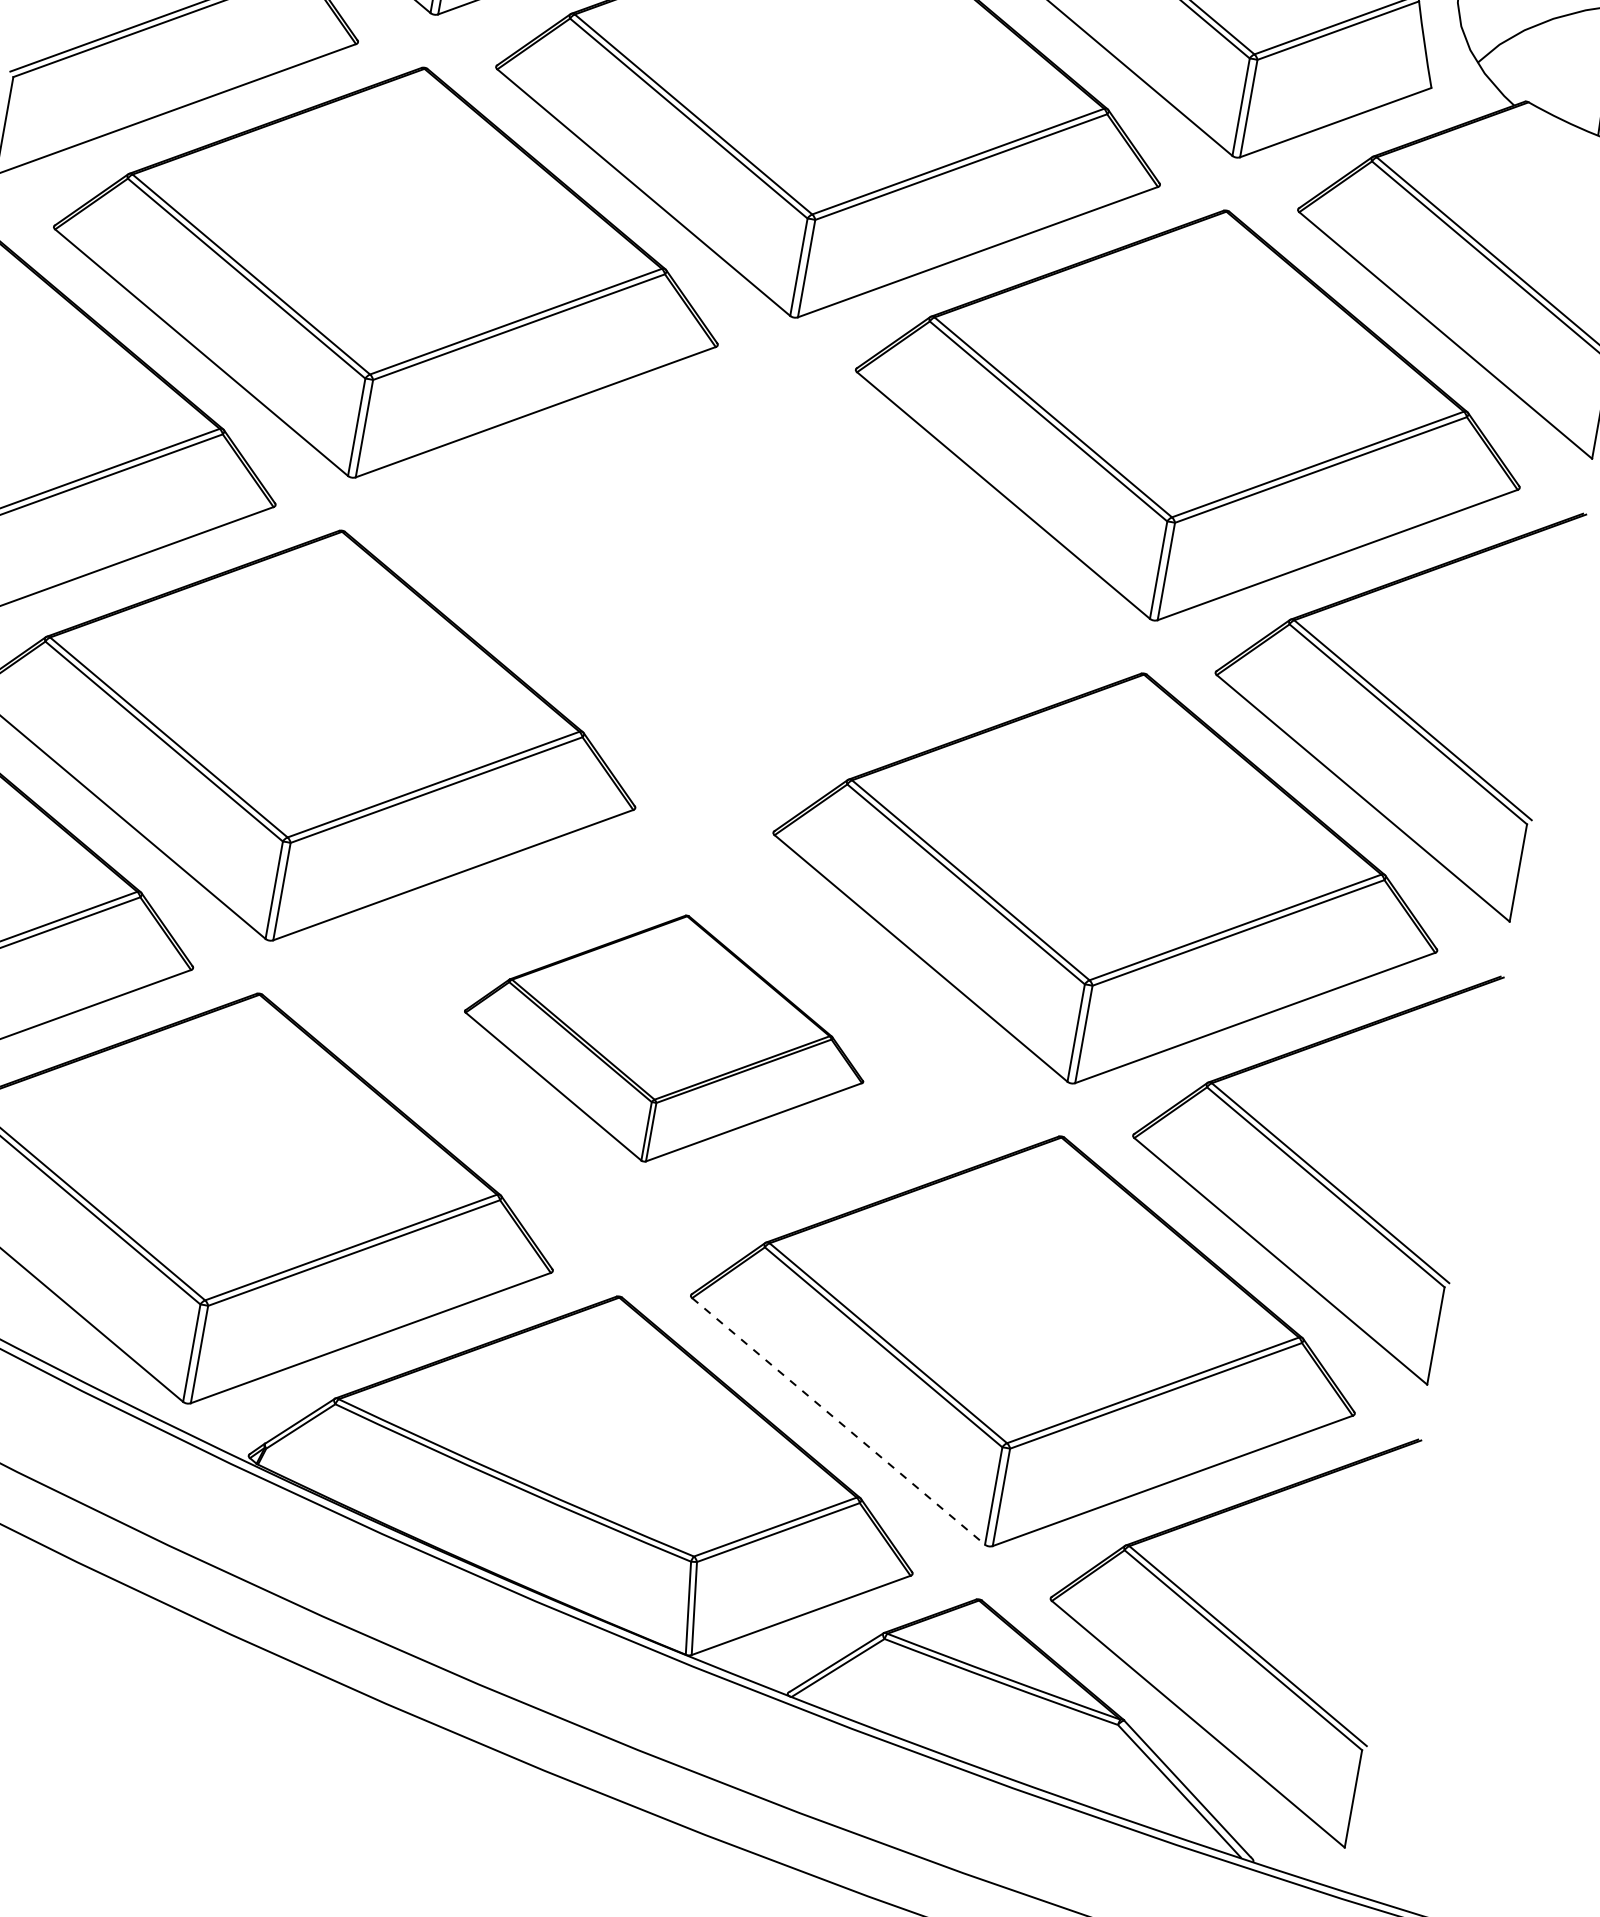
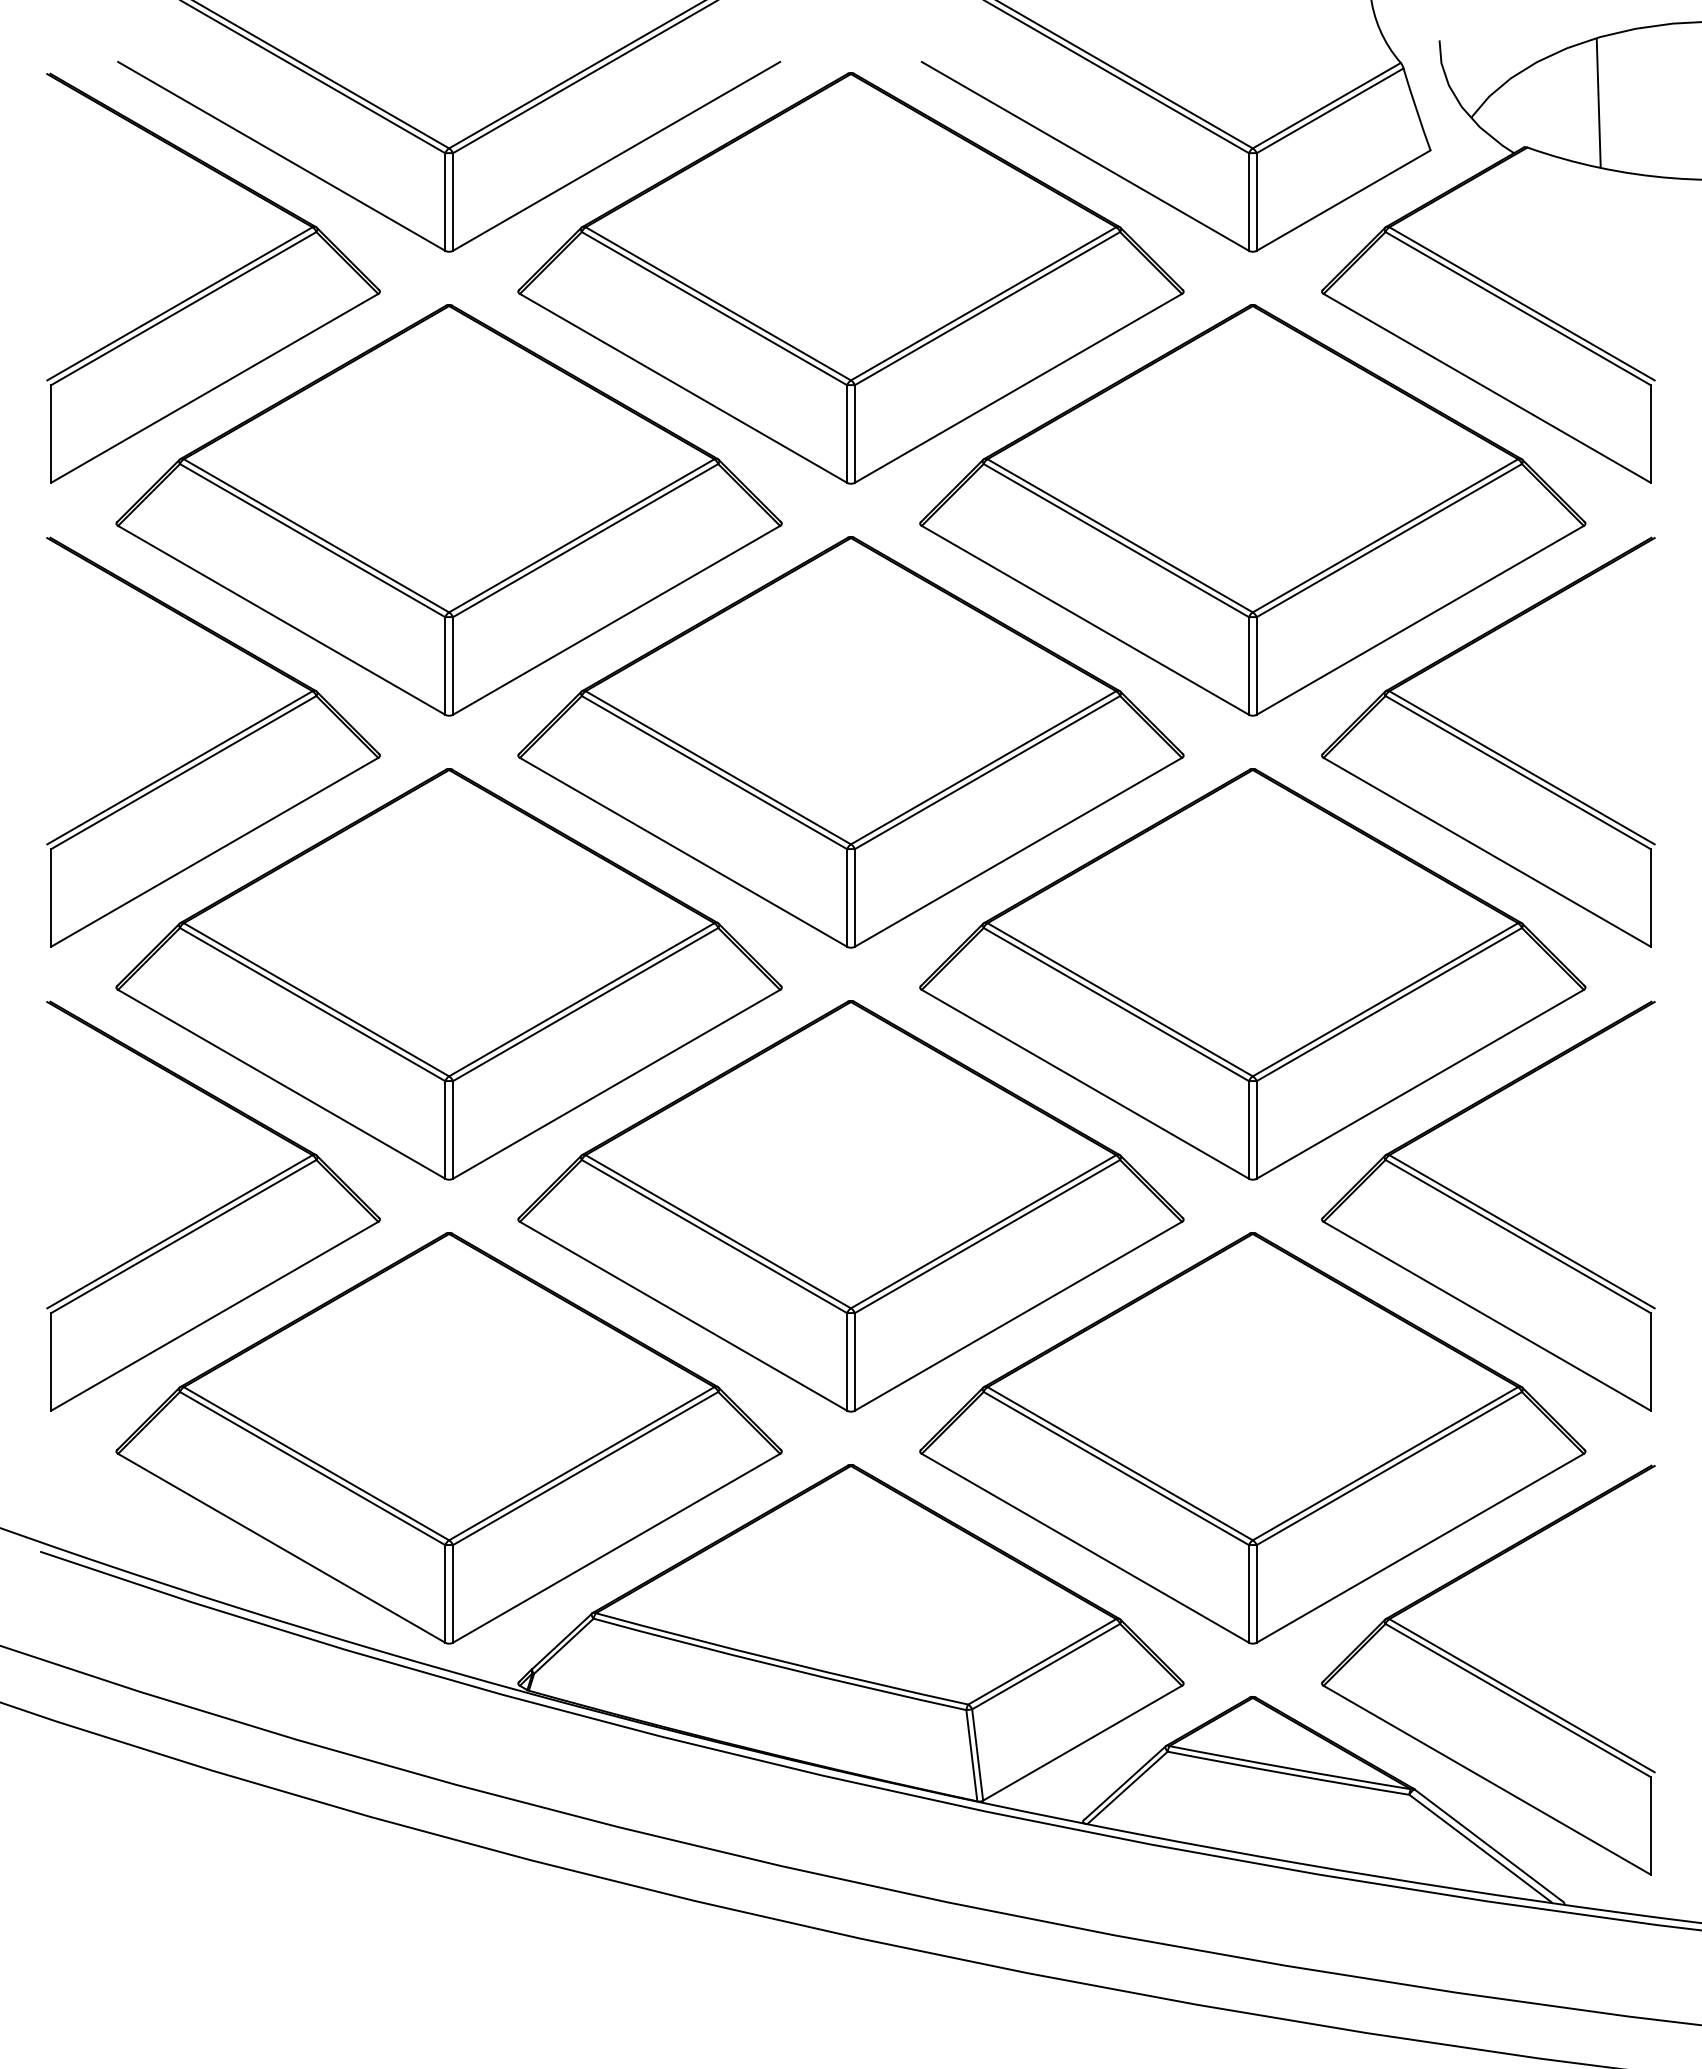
part: (747, 575) -> (850, 742), added
part: (664, 1038) -> (850, 1206), size x1.67
line: (838, 1421) -> (1085, 1548), dashed -> solid

